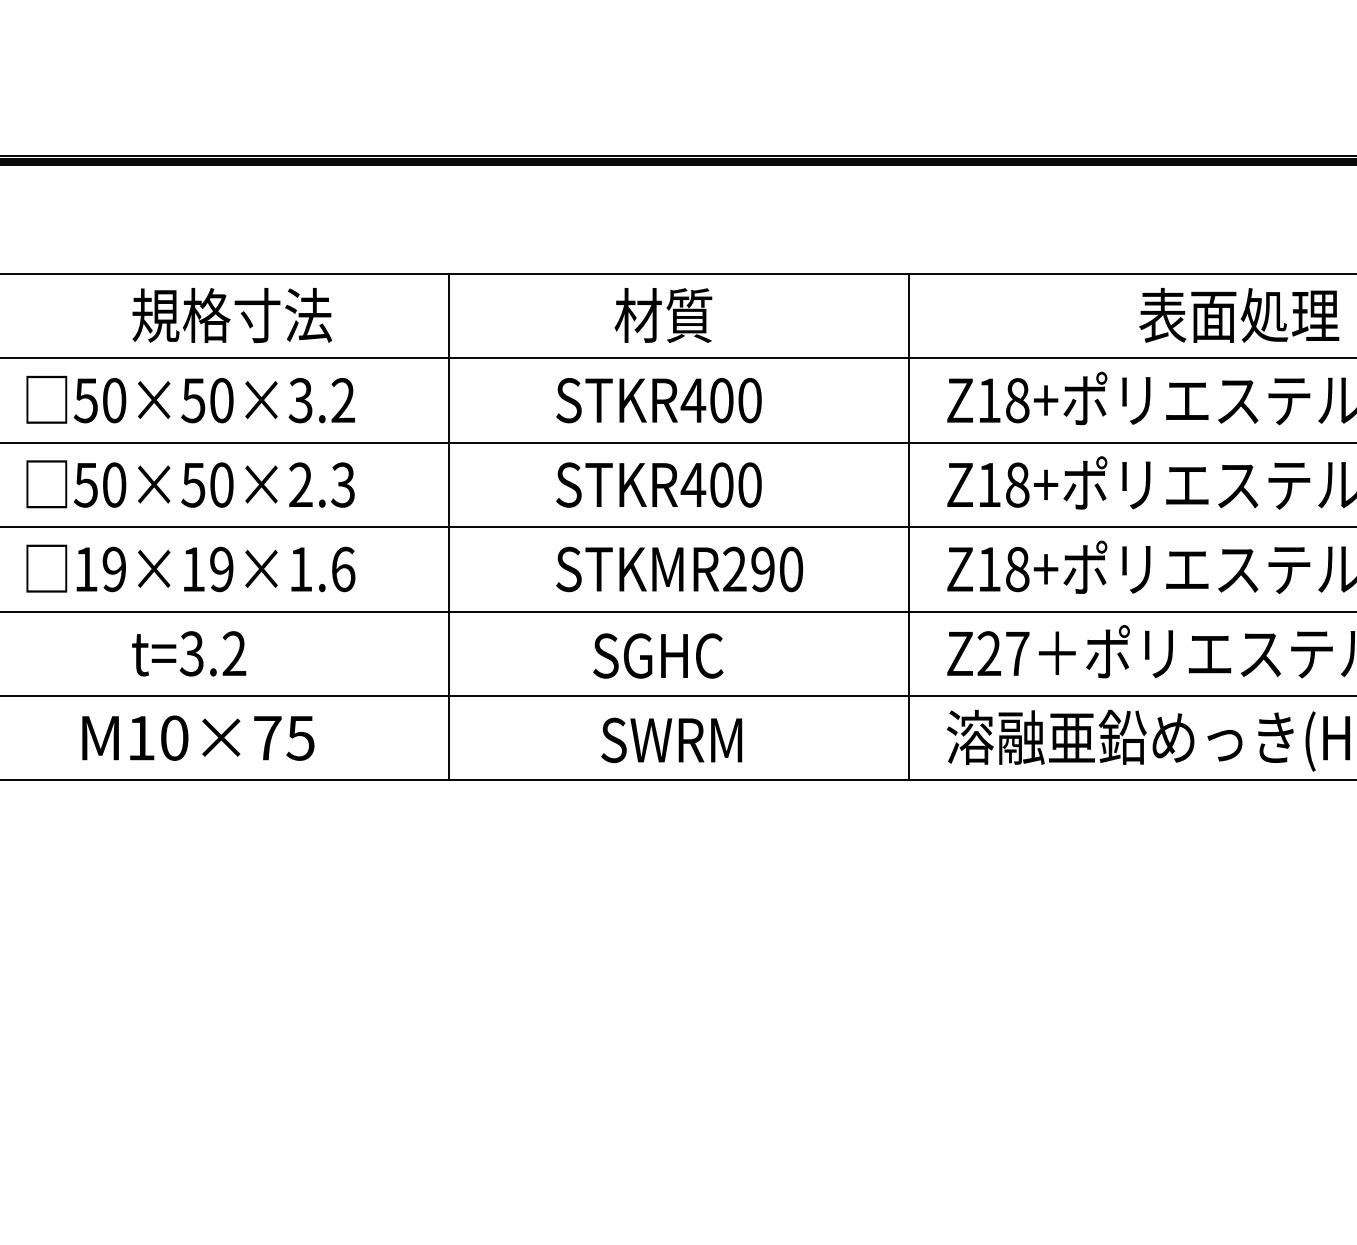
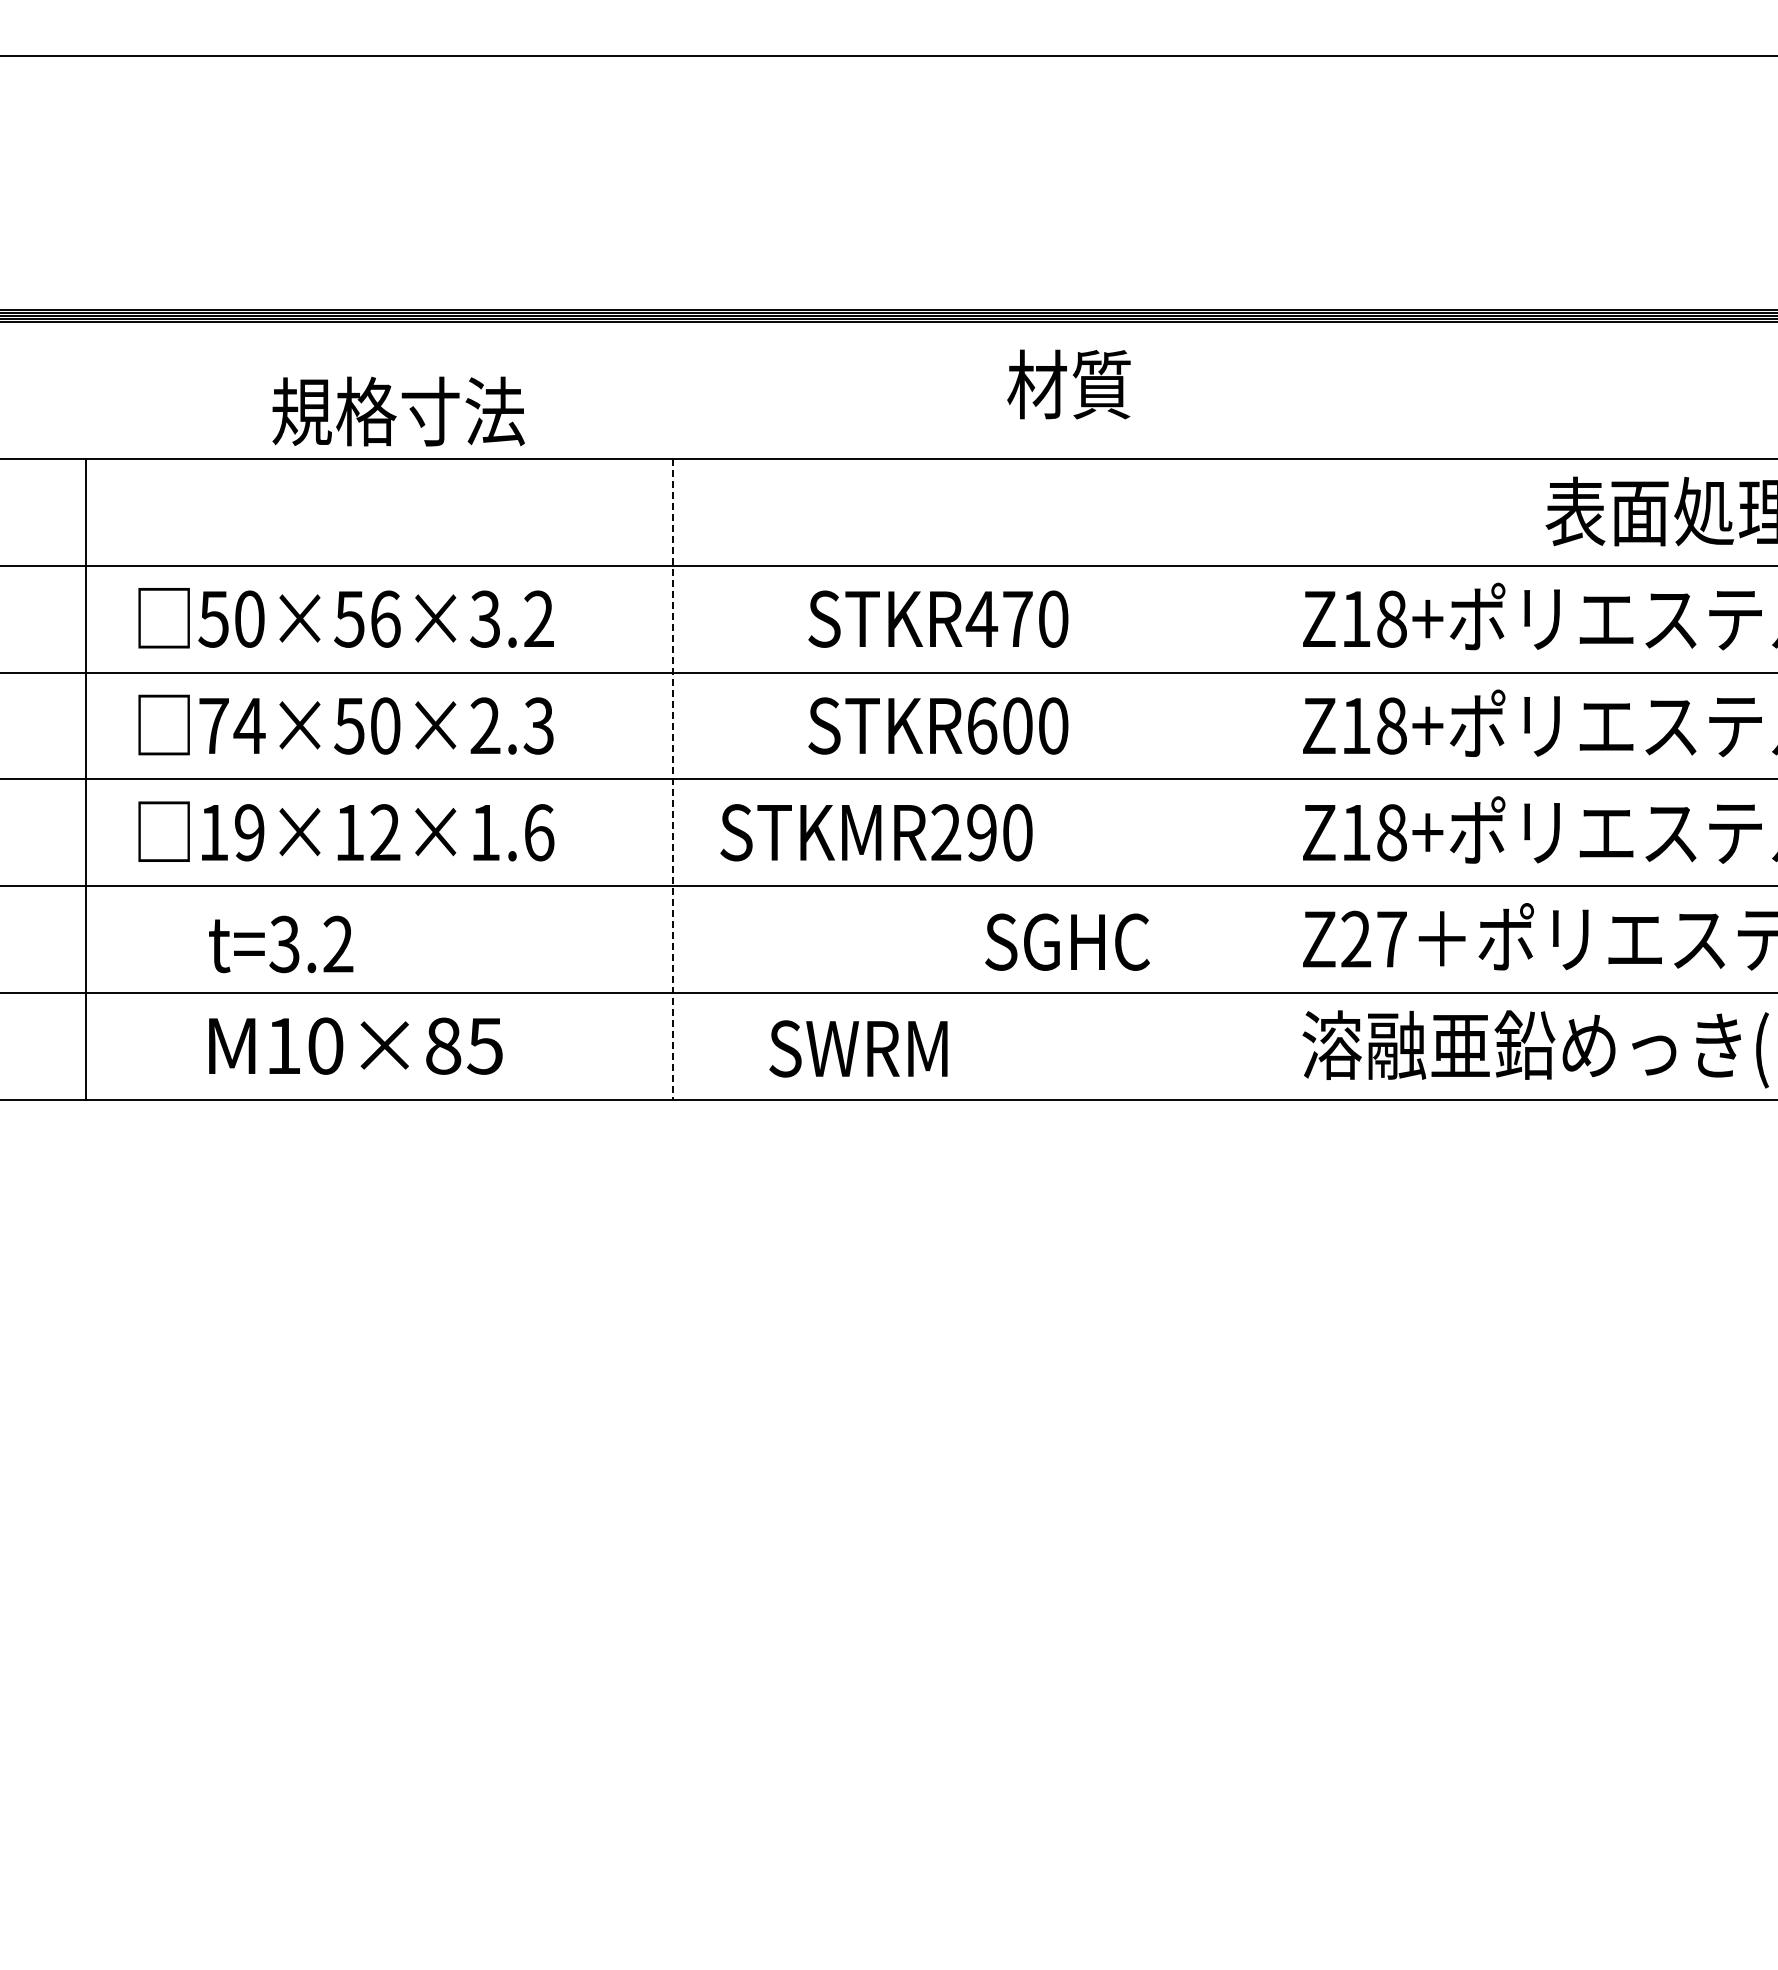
text: (232, 315) -> (398, 411), moved
text: (663, 315) -> (1068, 384), moved
text: (221, 400) -> (385, 618), 50×50×3.2 -> 50×56×3.2
text: (721, 400) -> (1017, 618), STKR400 -> STKR470
text: (100, 484) -> (231, 725), 50×50×2.3 -> 74×50×2.3
text: (693, 484) -> (981, 725), STKR400 -> STKR600
line: (448, 527) -> (672, 779), solid -> dashed
line: (908, 527) -> (1254, 779), removed
text: (221, 569) -> (385, 832), 19×19×1.6 -> 19×12×1.6
text: (679, 569) -> (876, 832), moved
text: (189, 653) -> (281, 944), moved
text: (658, 655) -> (1067, 941), moved
text: (267, 737) -> (443, 1045), M10×75 -> M10×85
text: (671, 740) -> (858, 1048), moved

